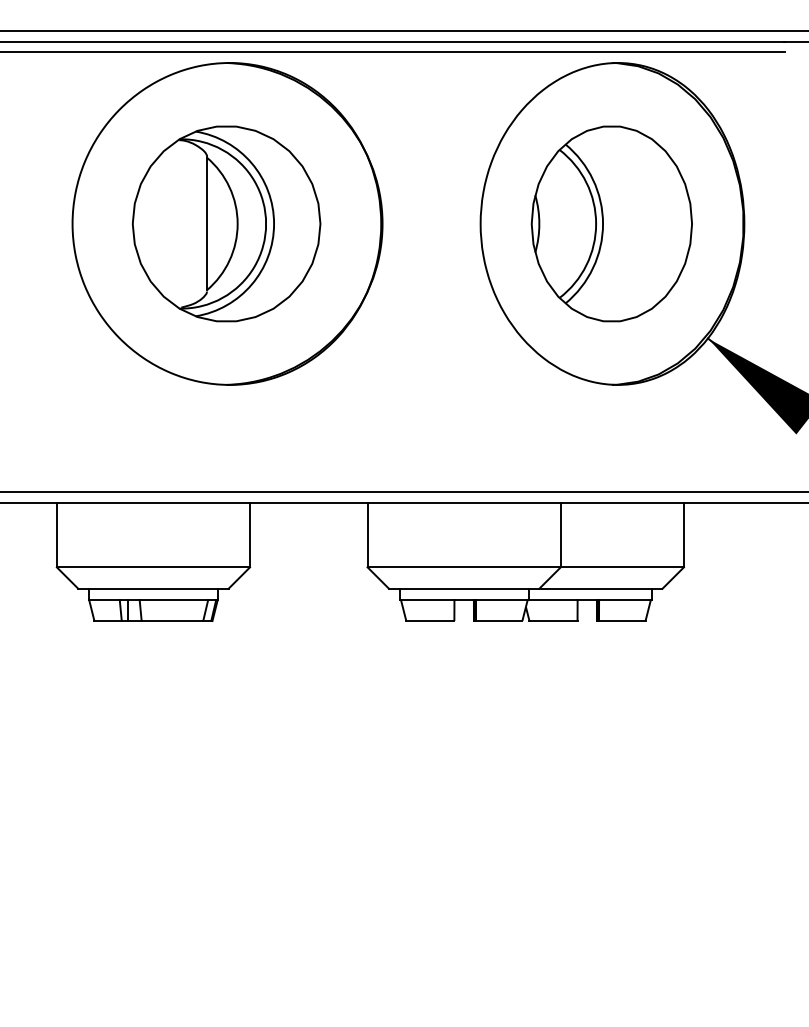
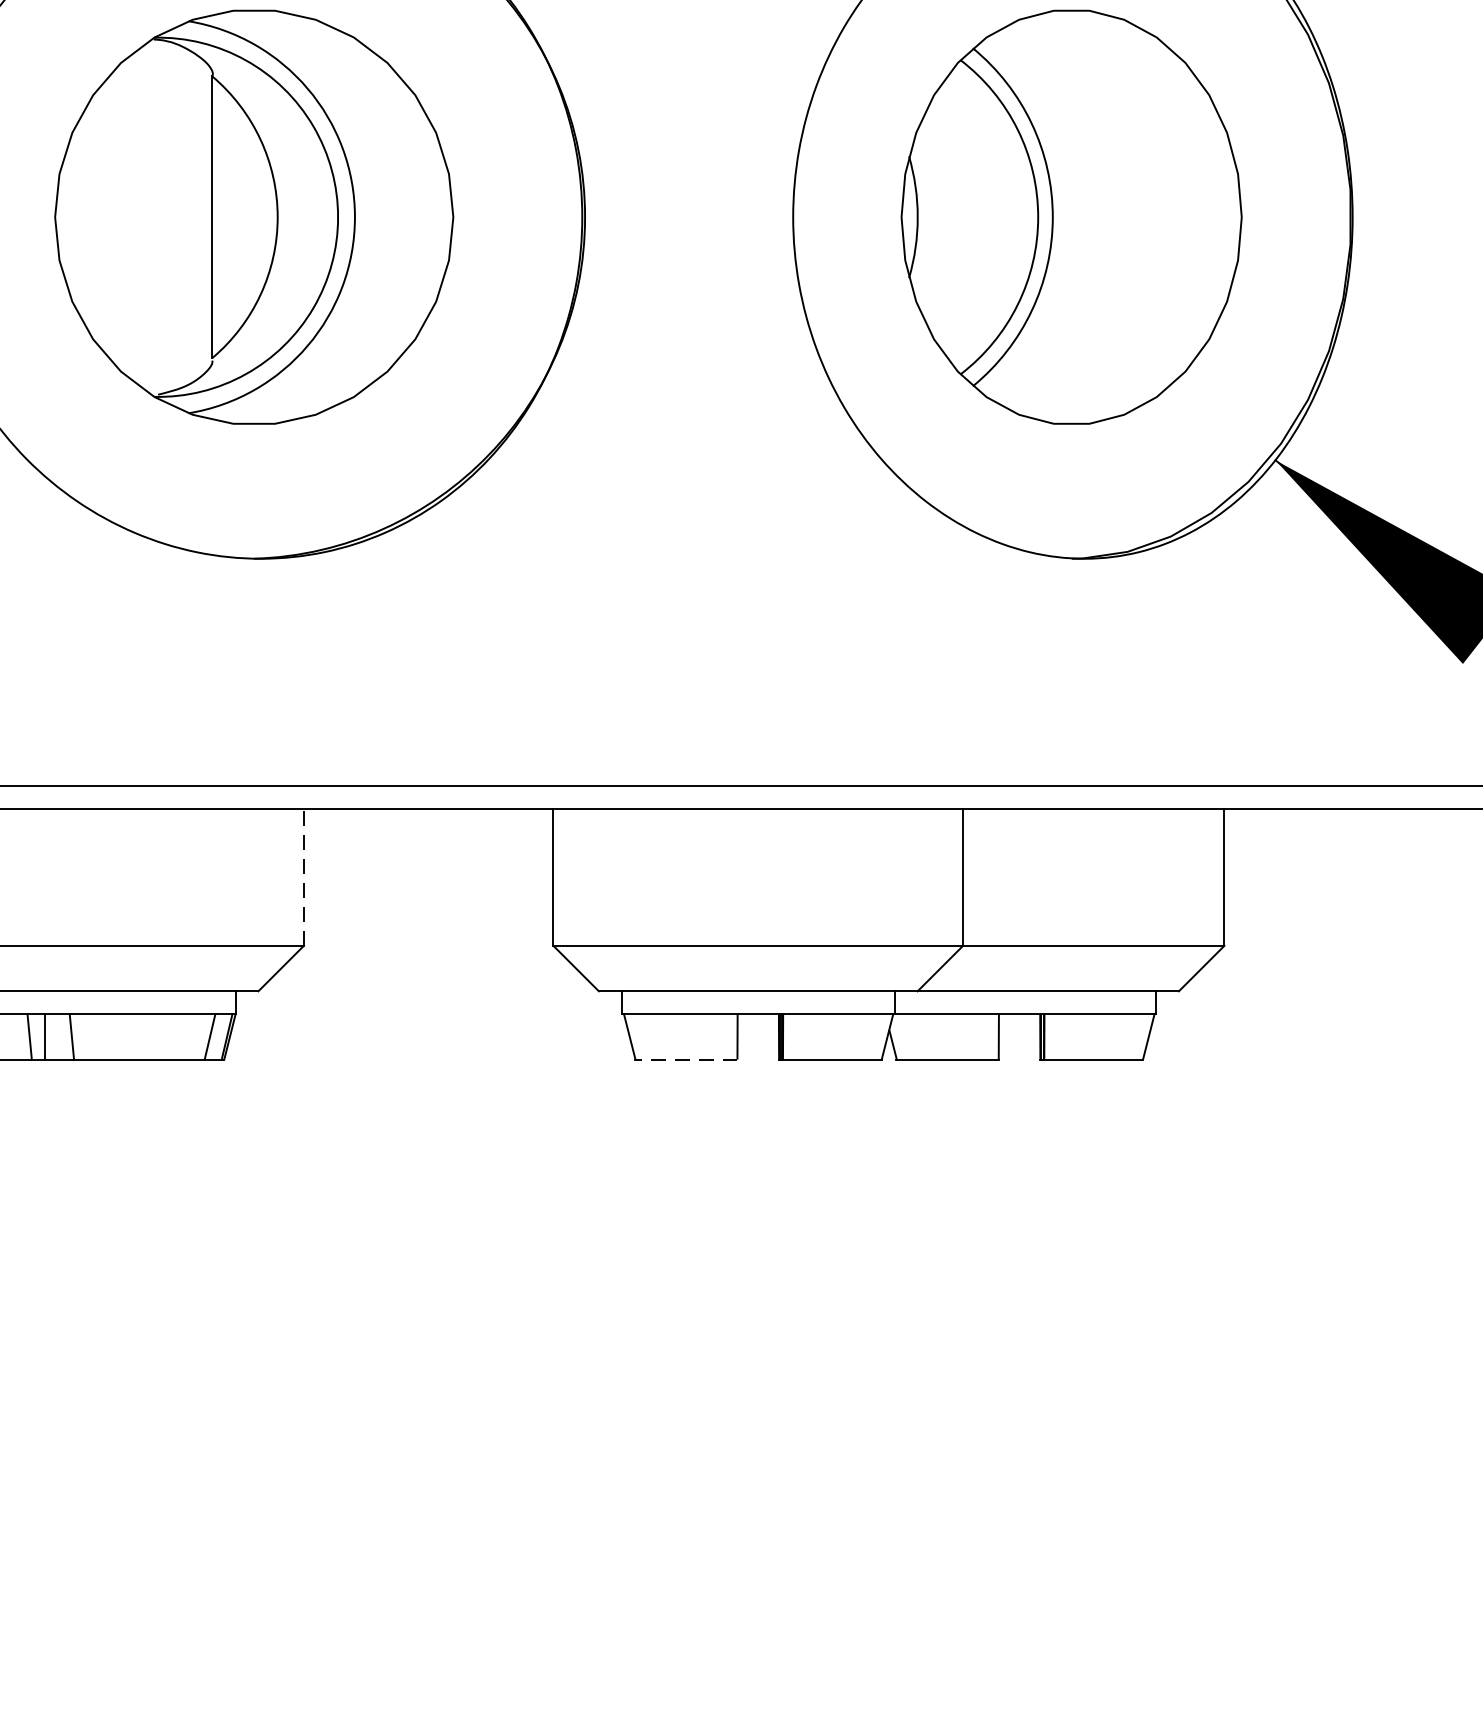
line: (250, 534) -> (304, 876), solid -> dashed
line: (429, 621) -> (684, 1060), solid -> dashed

